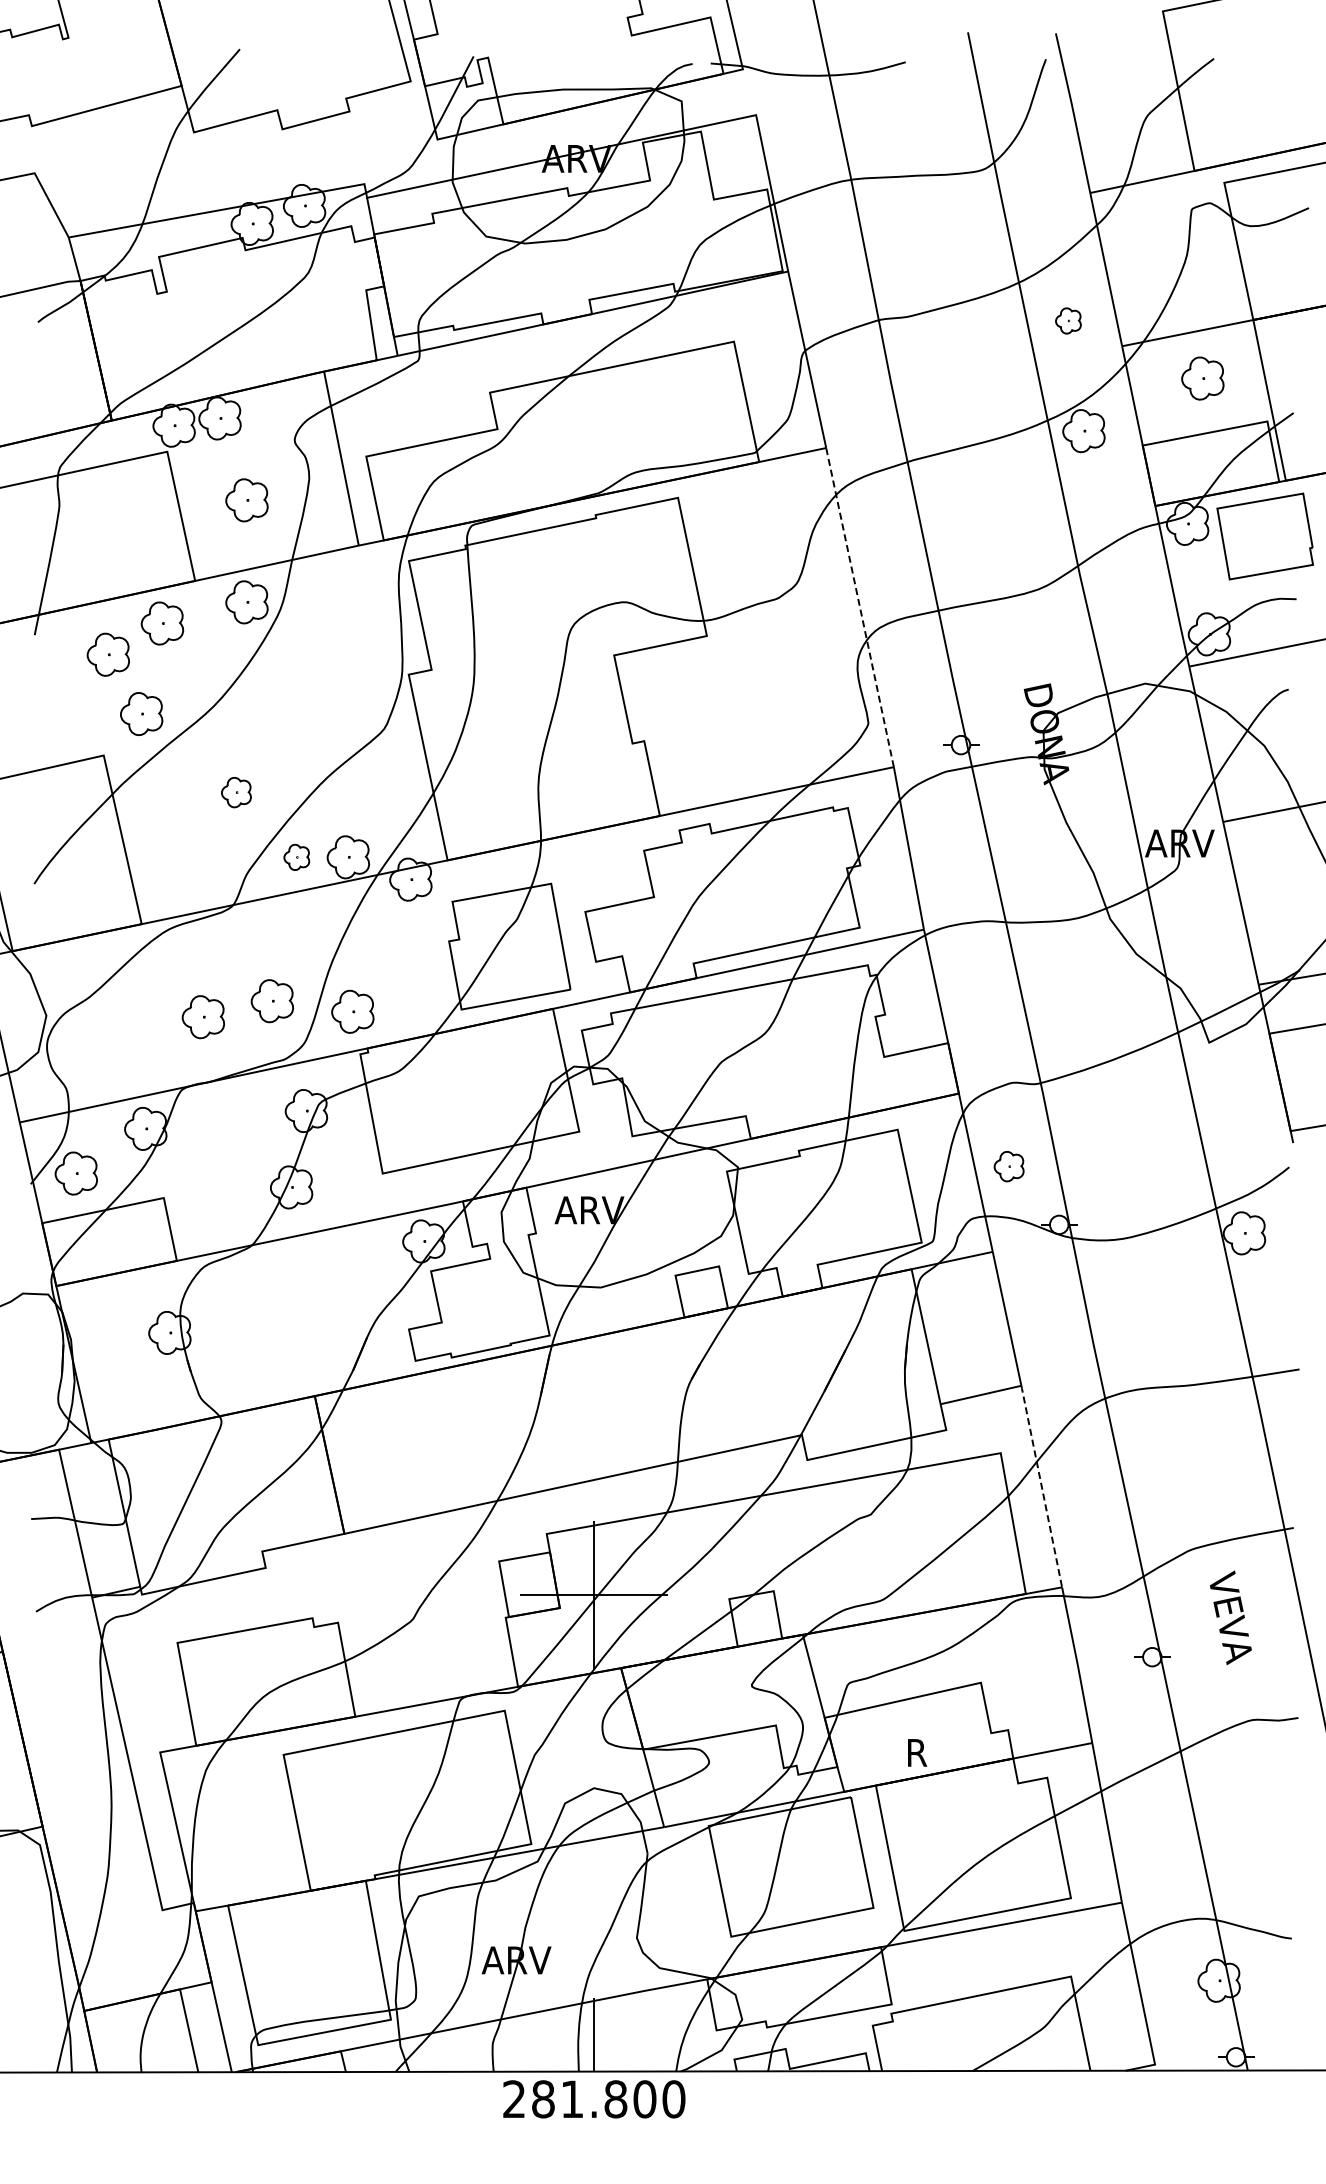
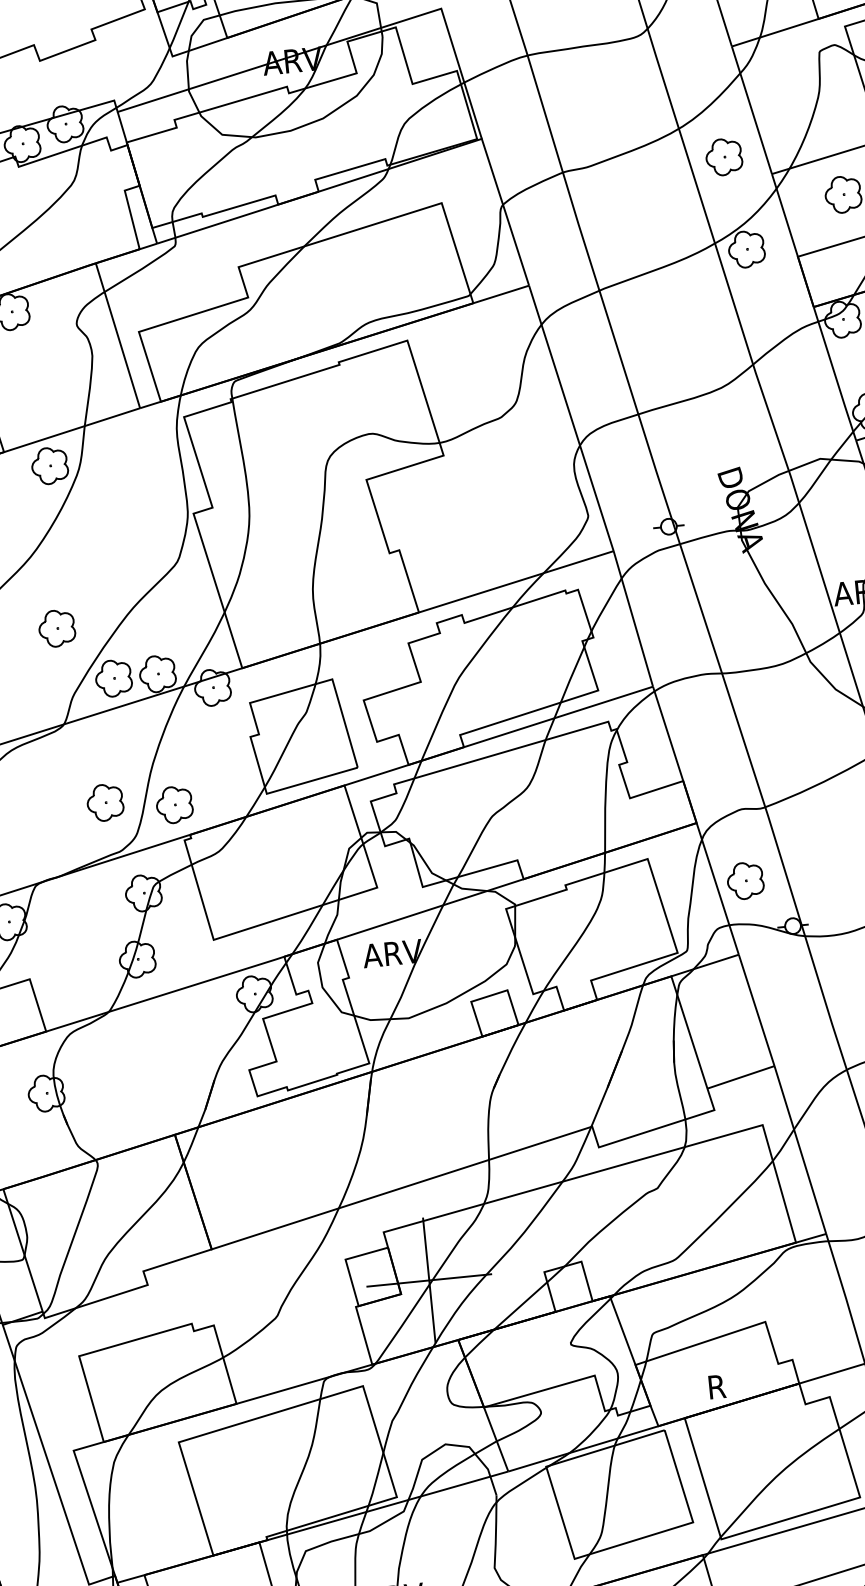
part: (1068, 320) -> (724, 156), size x1.67
part: (246, 500) -> (40, 379), removed
line: (859, 607) -> (570, 418), dashed -> solid
part: (236, 792) -> (57, 628), size x1.43
part: (296, 857) -> (113, 678), size x1.67
part: (203, 1017) -> (48, 822), removed
part: (1008, 1166) -> (744, 880), size x1.43
line: (1041, 1486) -> (800, 1149), dashed -> solid

